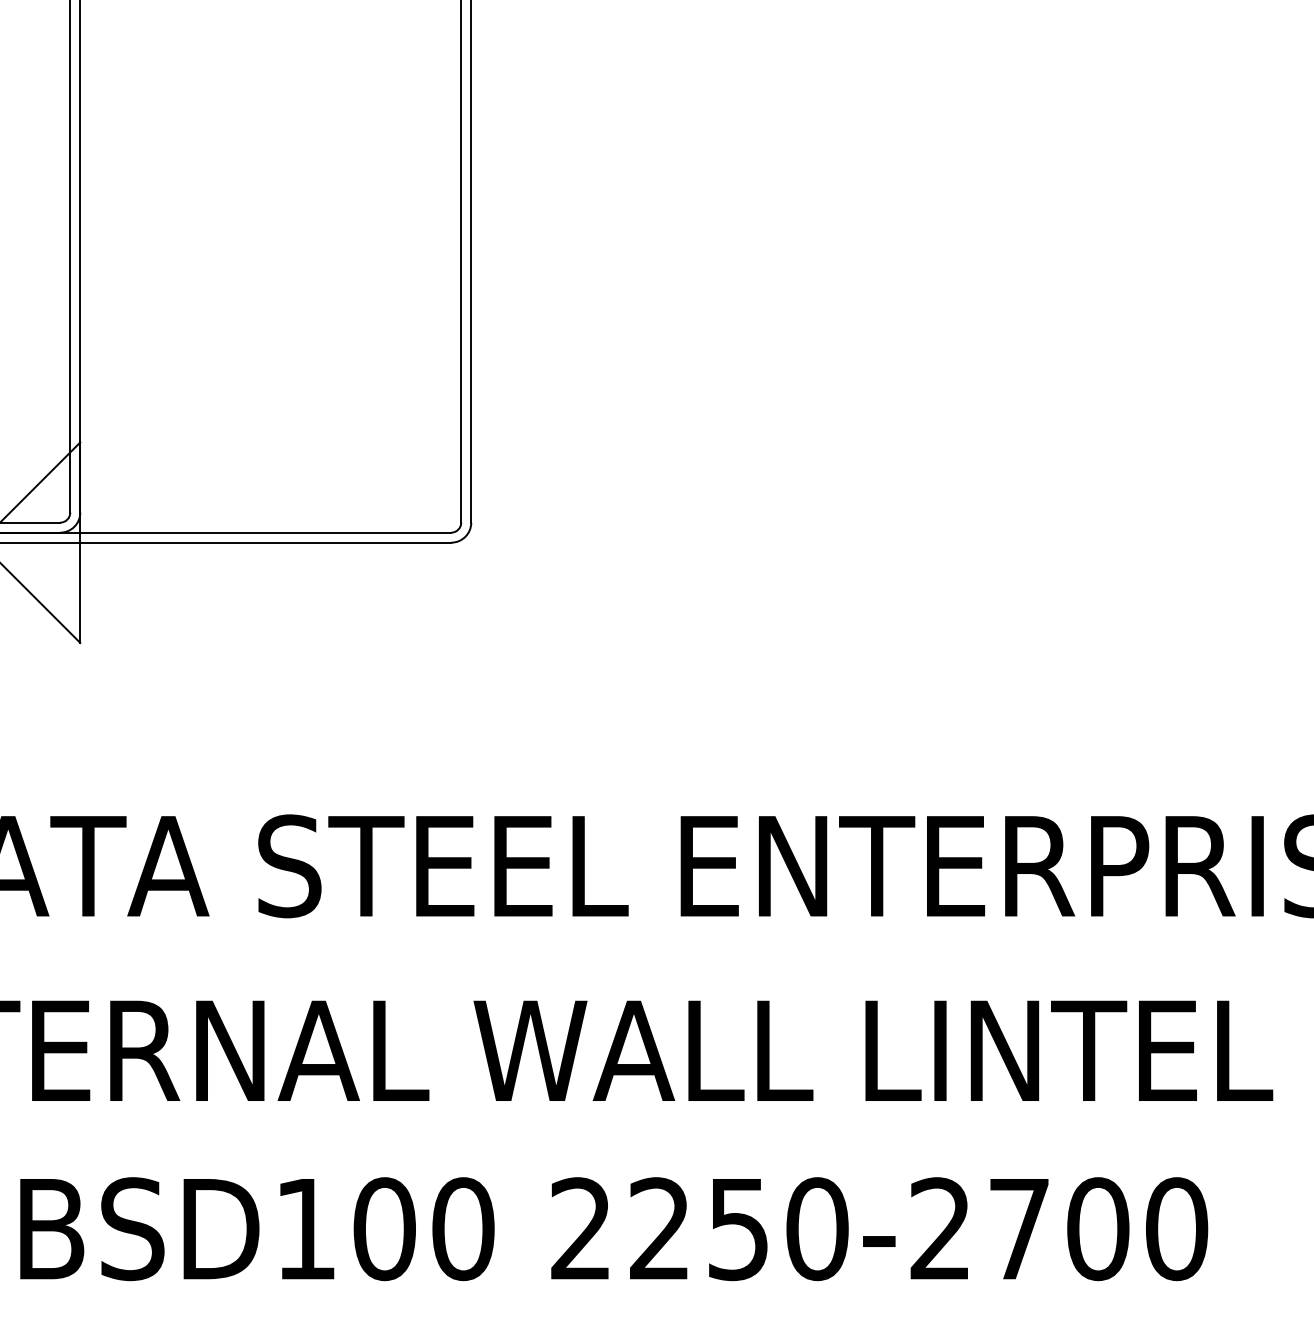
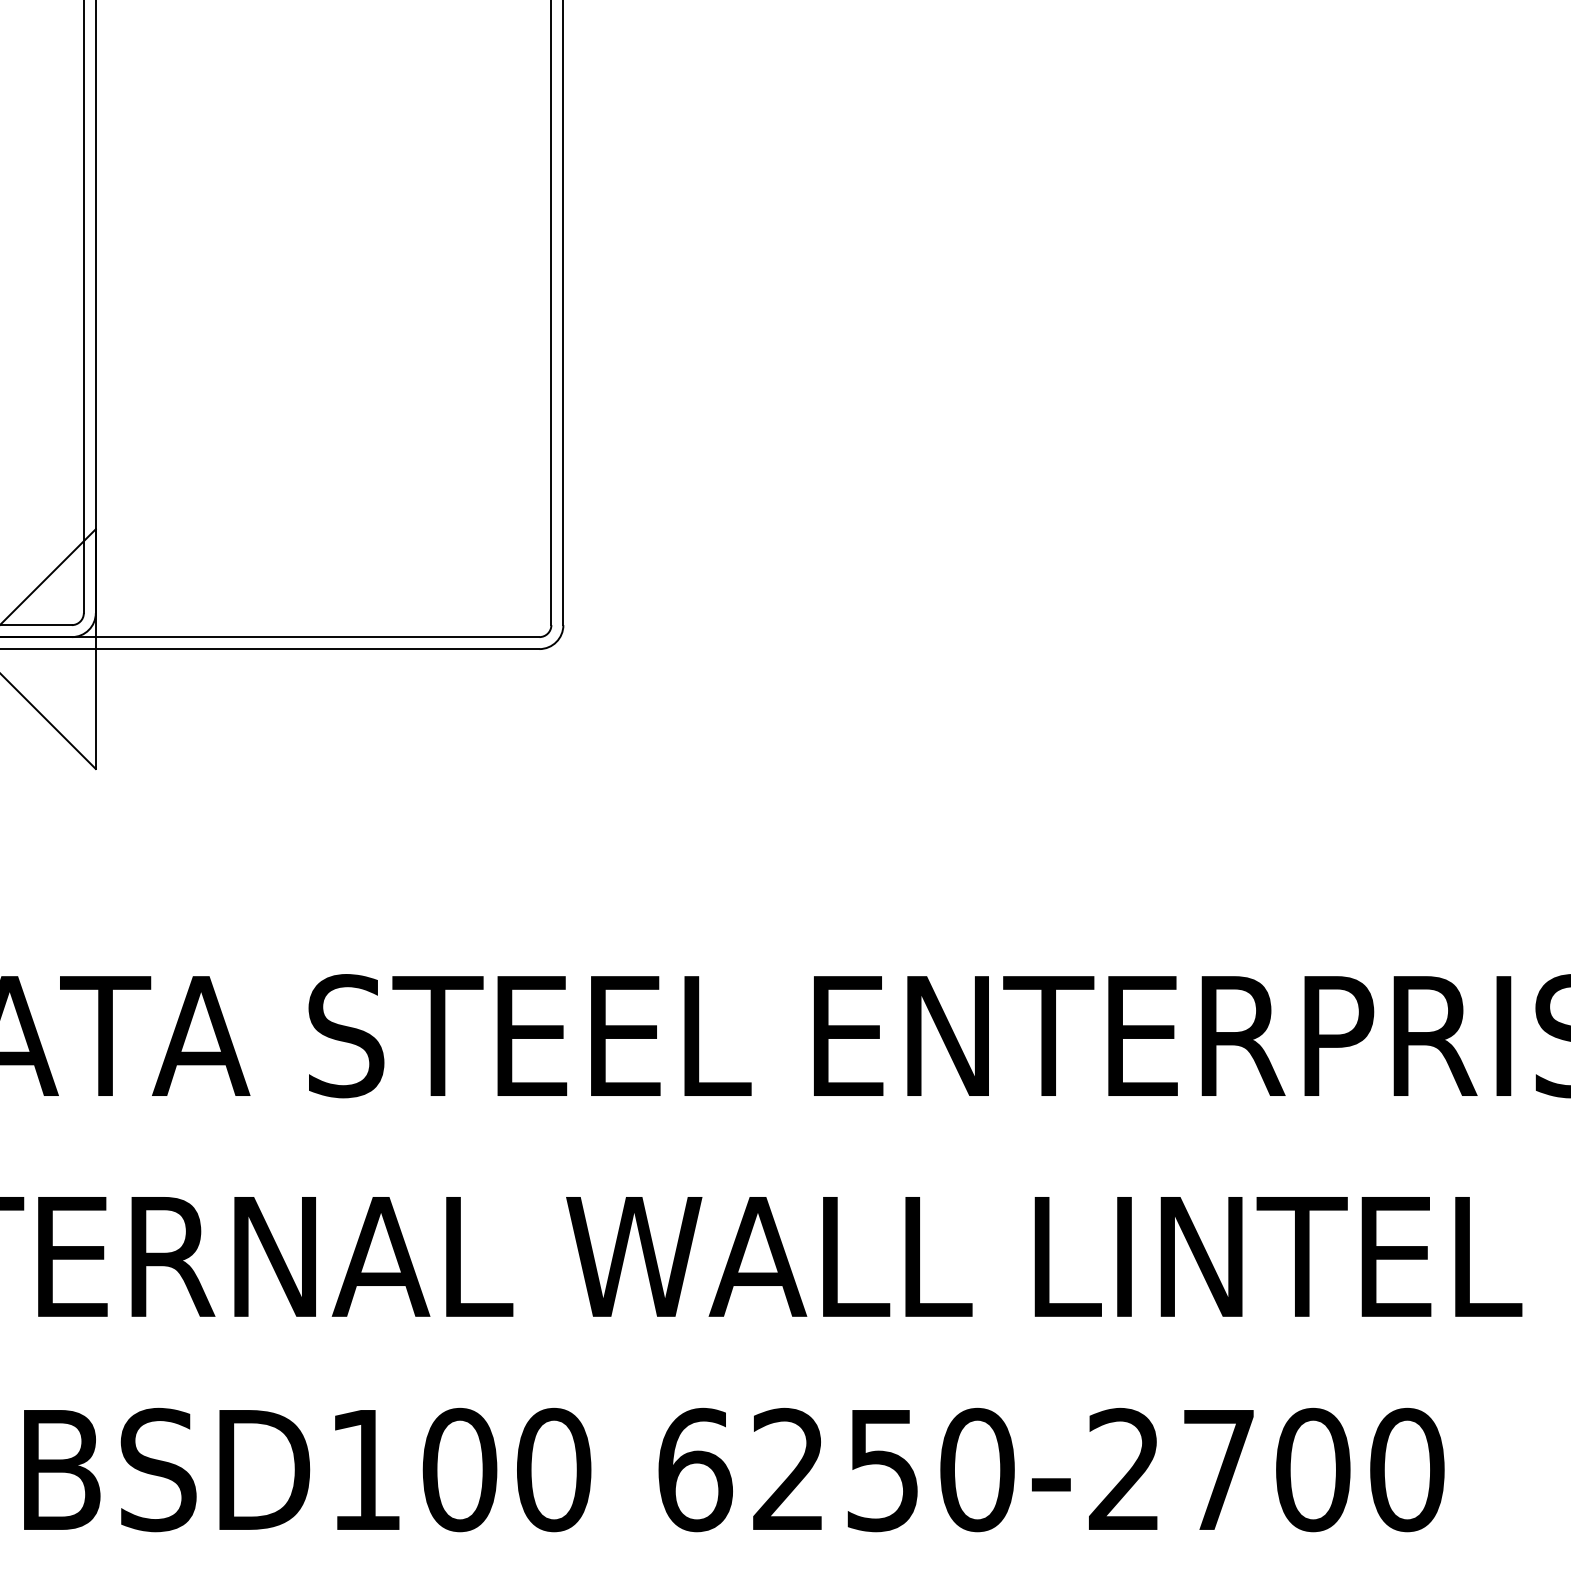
text: (581, 1228) -> (695, 1469), 2250-2700 -> 6250-2700

